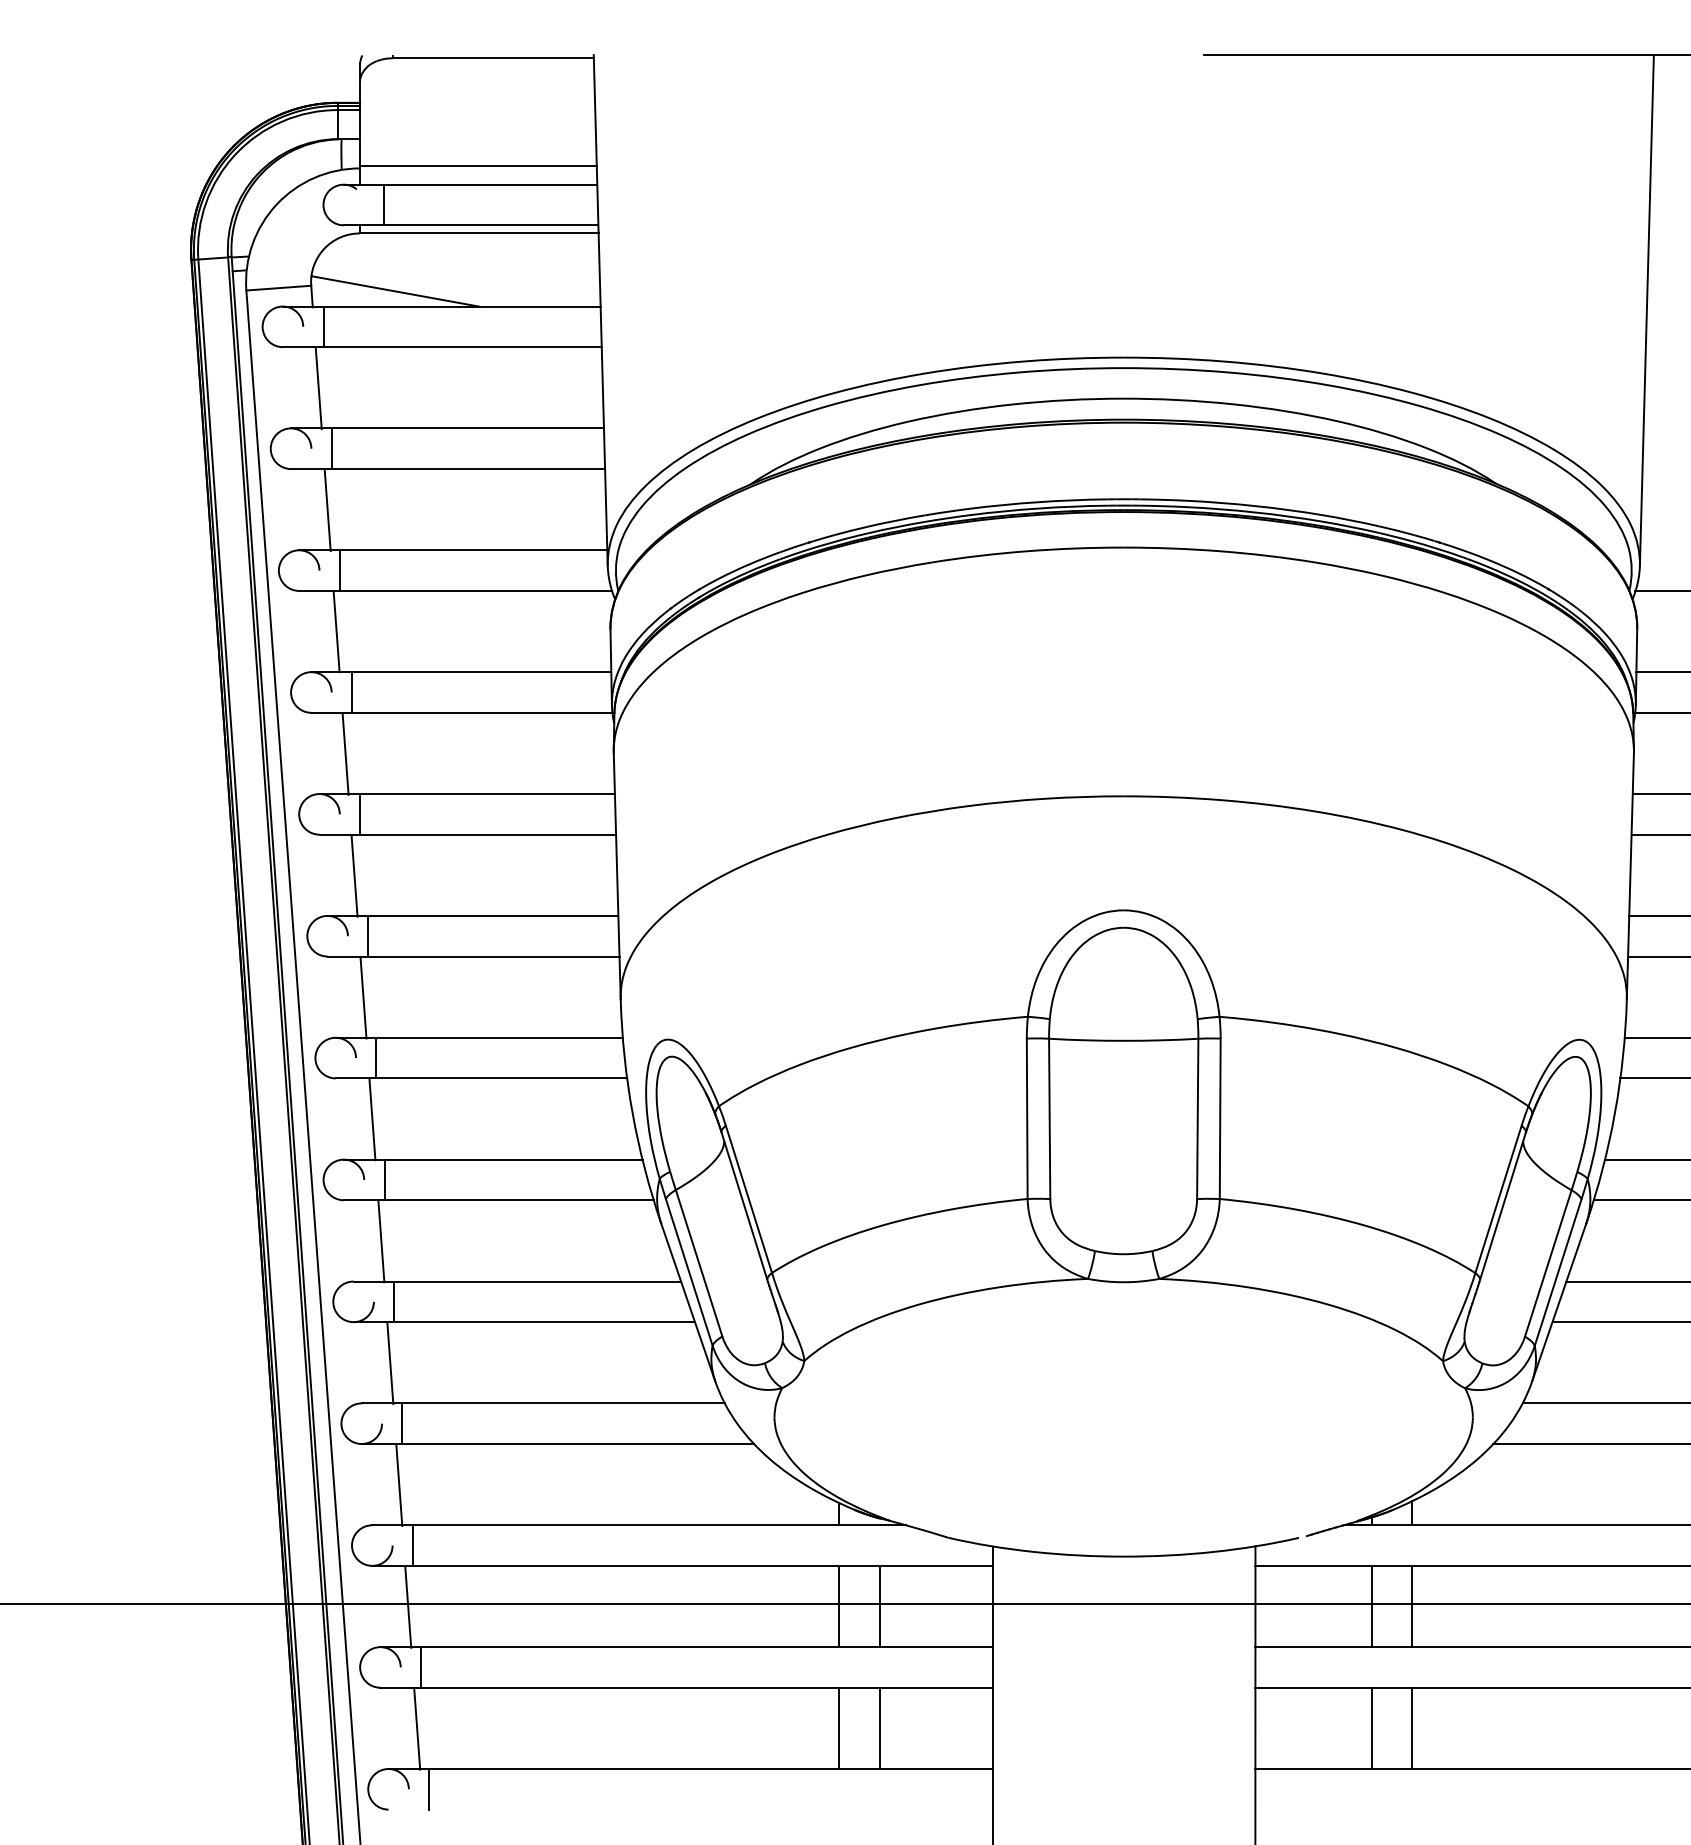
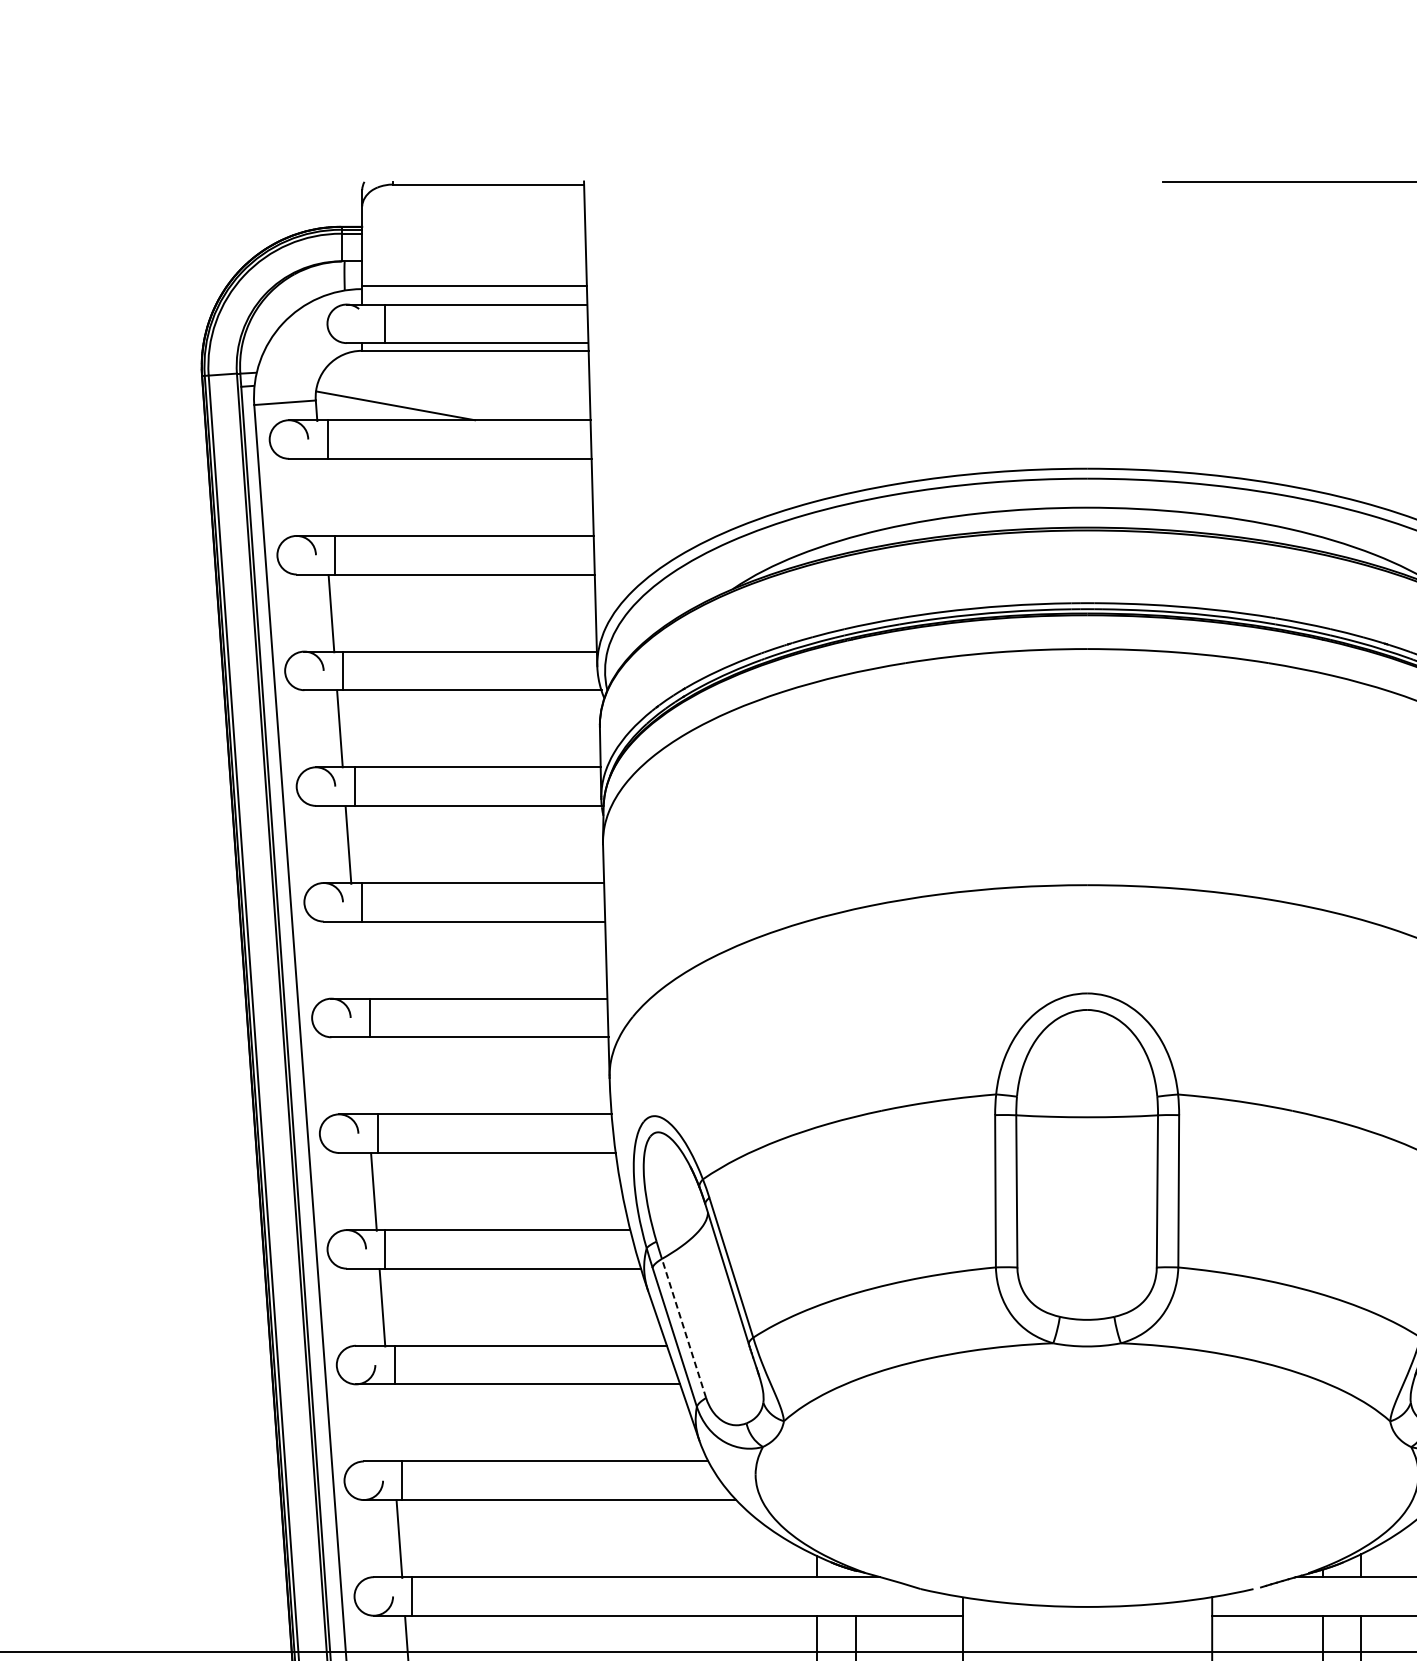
line: (318, 388) -> (322, 498), removed
line: (354, 875) -> (356, 960), removed
line: (363, 997) -> (365, 1076), removed
line: (699, 1263) -> (684, 1328), solid -> dashed
line: (390, 1363) -> (391, 1423), removed

